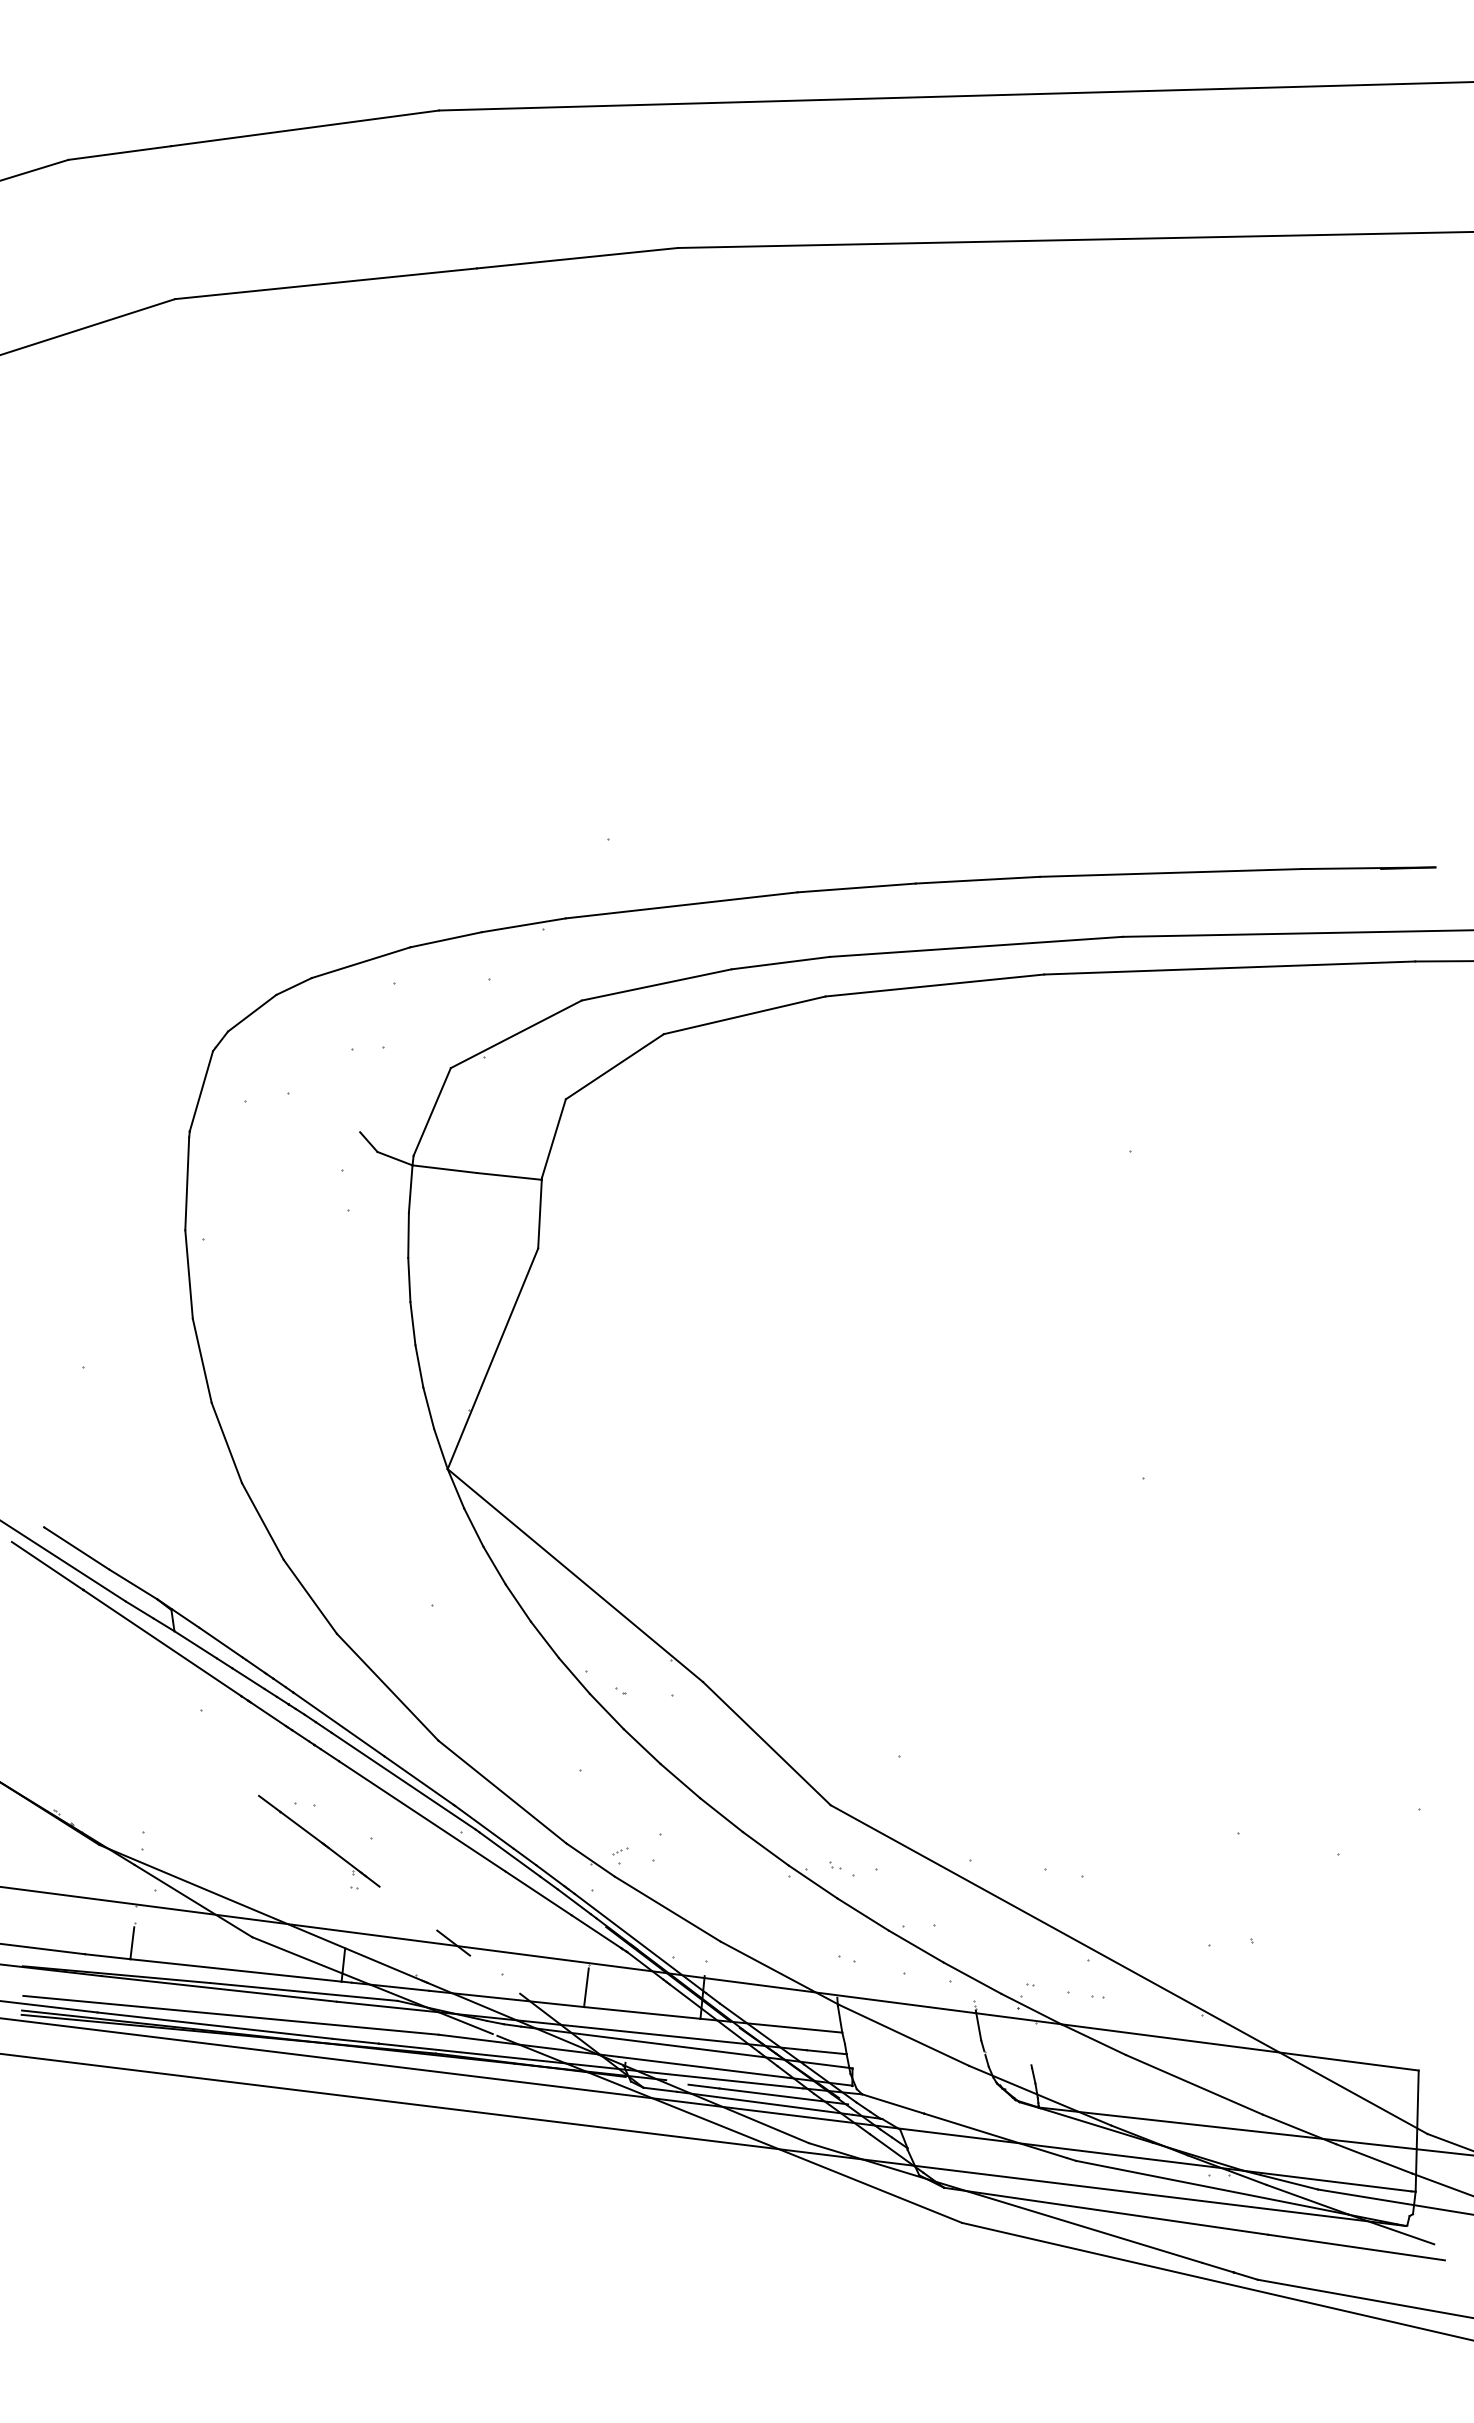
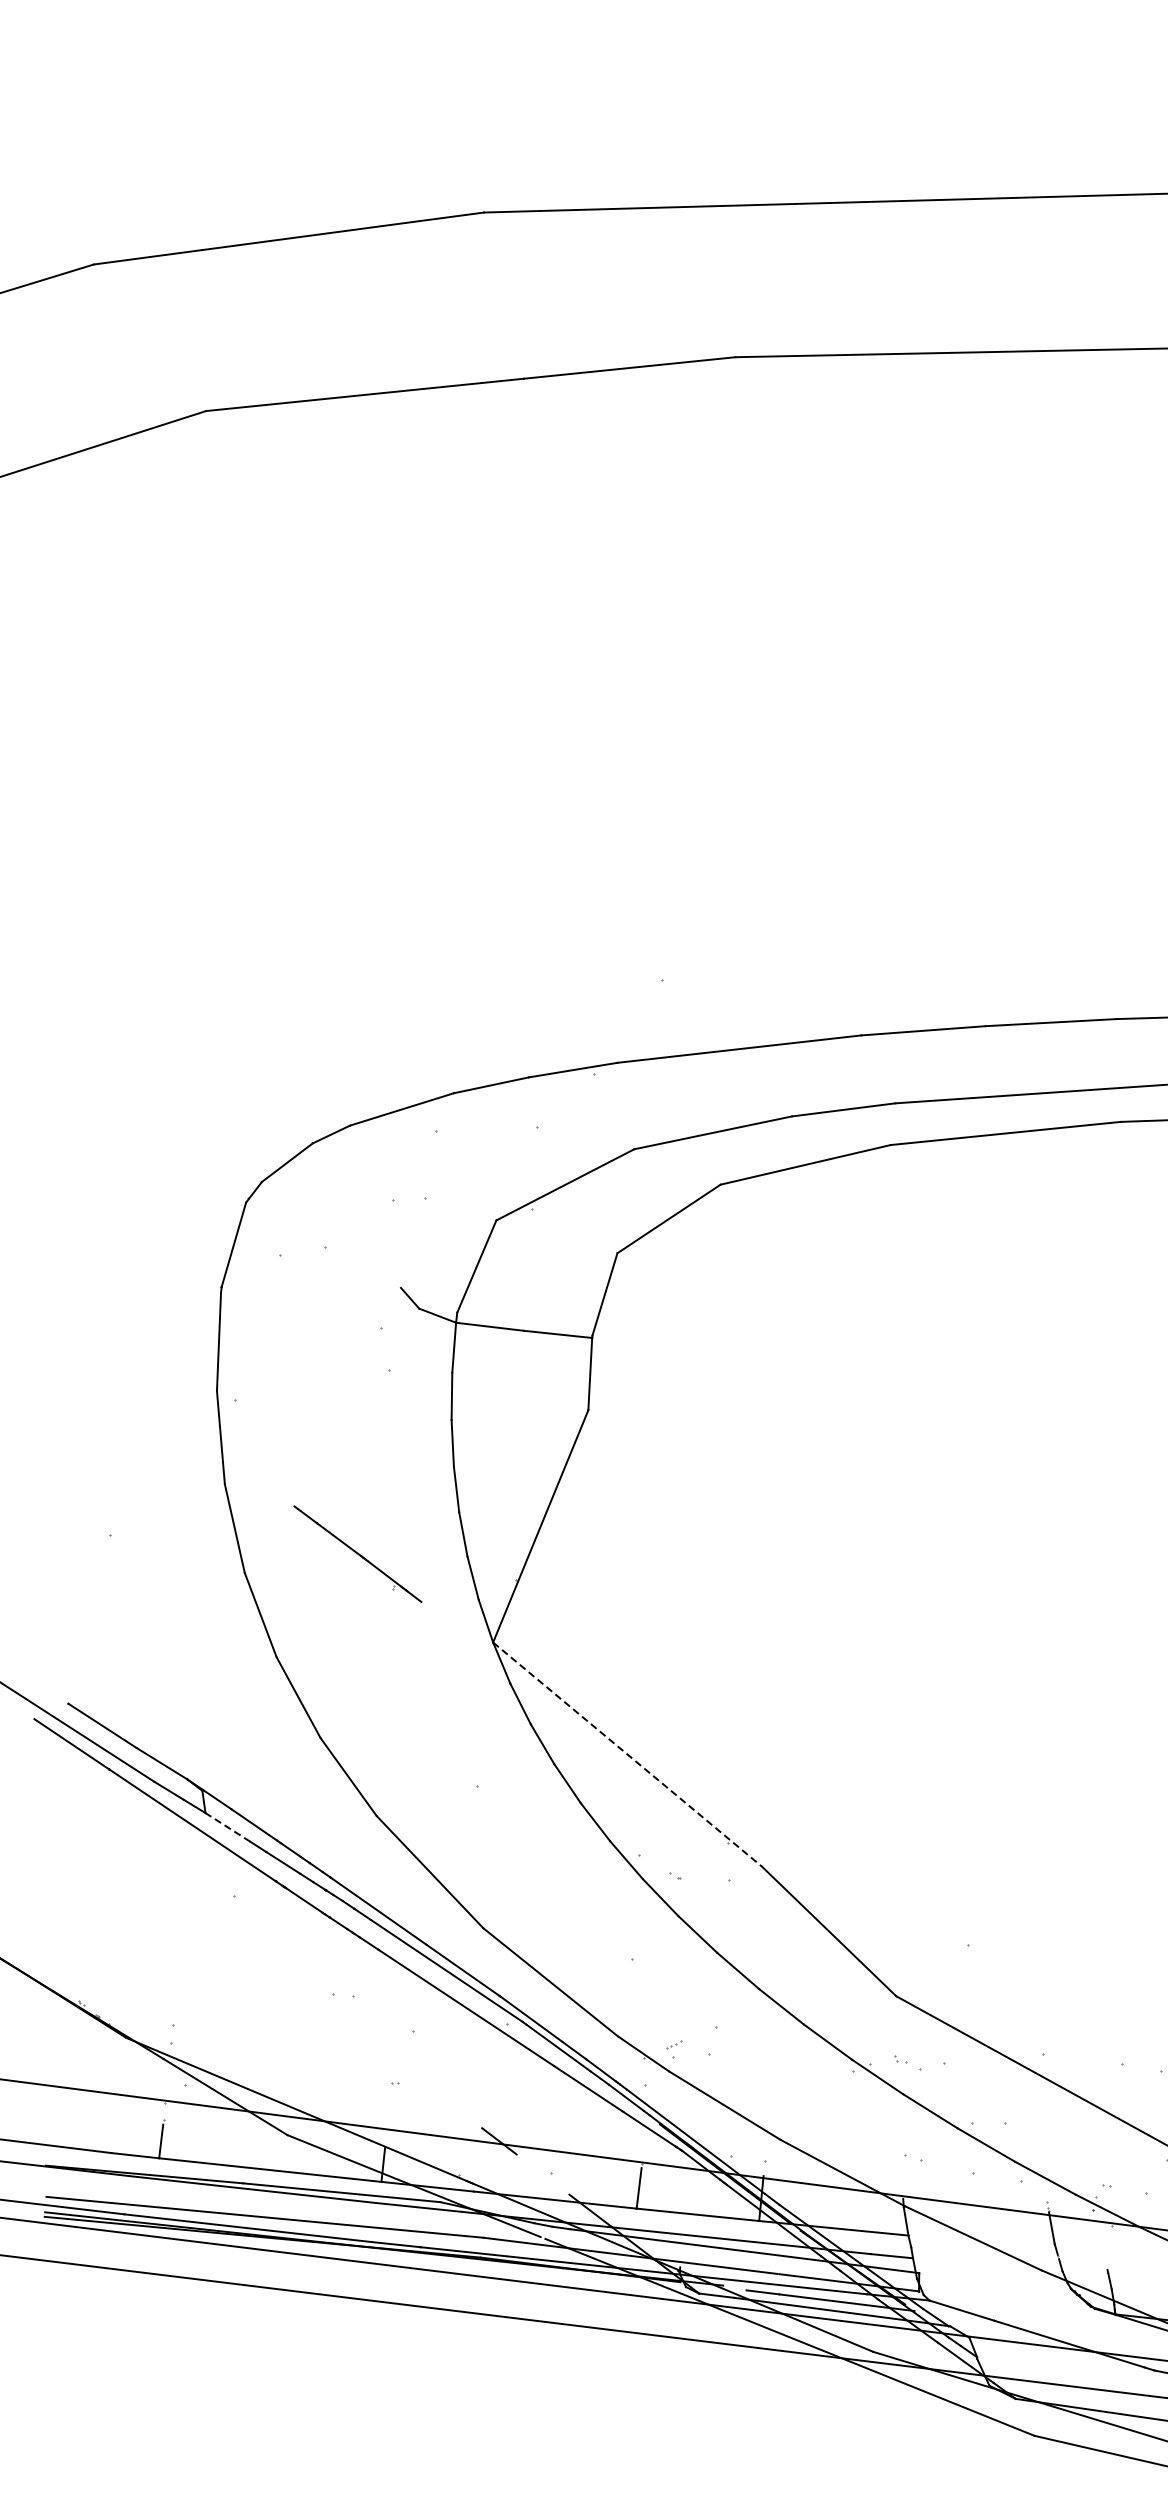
line: (575, 1575) -> (627, 1754), solid -> dashed
line: (195, 1644) -> (227, 1827), solid -> dashed
part: (319, 1840) -> (358, 1553), moved

